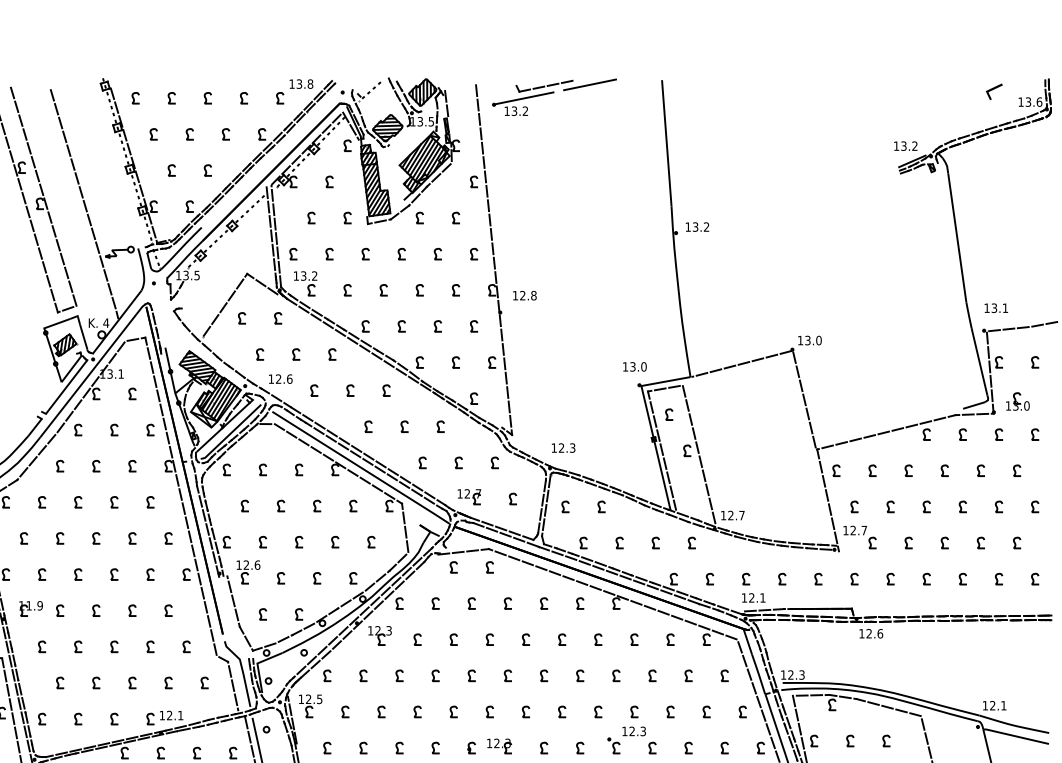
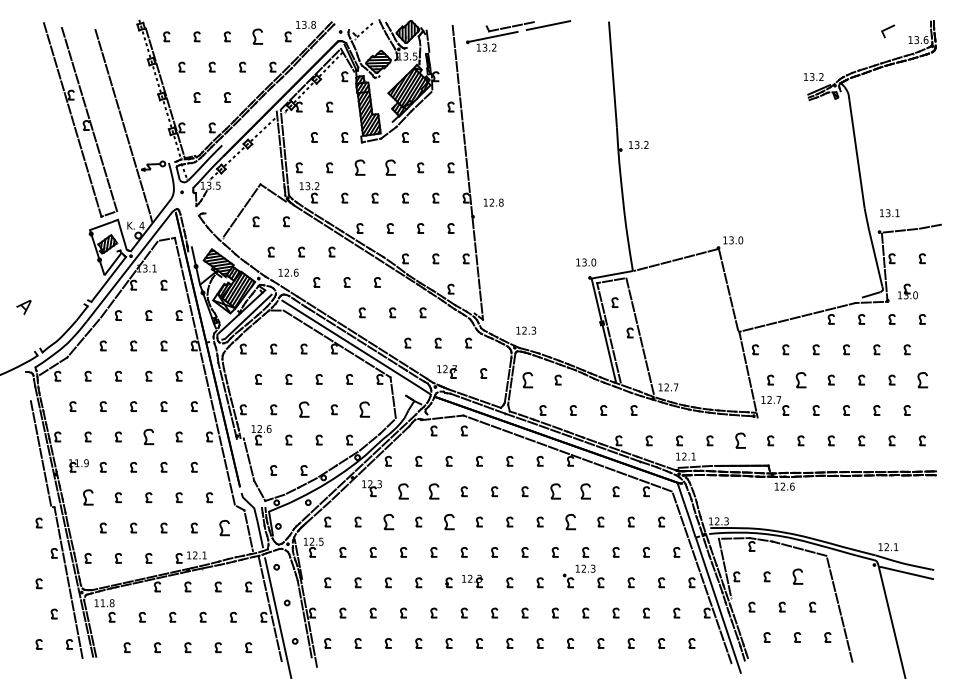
part: (243, 97) -> (257, 36), size x1.6
part: (365, 253) -> (359, 167), size x1.6
part: (400, 253) -> (389, 167), size x1.6
part: (565, 506) -> (527, 379), size x1.6
part: (890, 506) -> (800, 379), size x1.6
part: (1034, 506) -> (921, 379), size x1.6
part: (298, 541) -> (303, 409), size x1.6
part: (371, 541) -> (364, 409), size x1.6
part: (113, 574) -> (148, 436), size x1.6
part: (817, 578) -> (739, 440), size x1.6
part: (417, 639) -> (403, 491), size x1.6
part: (453, 639) -> (433, 491), size x1.6
part: (597, 639) -> (554, 491), size x1.6
part: (634, 639) -> (585, 491), size x1.6
part: (41, 646) -> (87, 497), size x1.6
part: (398, 675) -> (387, 521), size x1.6
part: (471, 675) -> (448, 521), size x1.6
part: (616, 675) -> (570, 521), size x1.6
part: (204, 682) -> (224, 527), size x1.6
part: (885, 740) -> (796, 576), size x1.6

